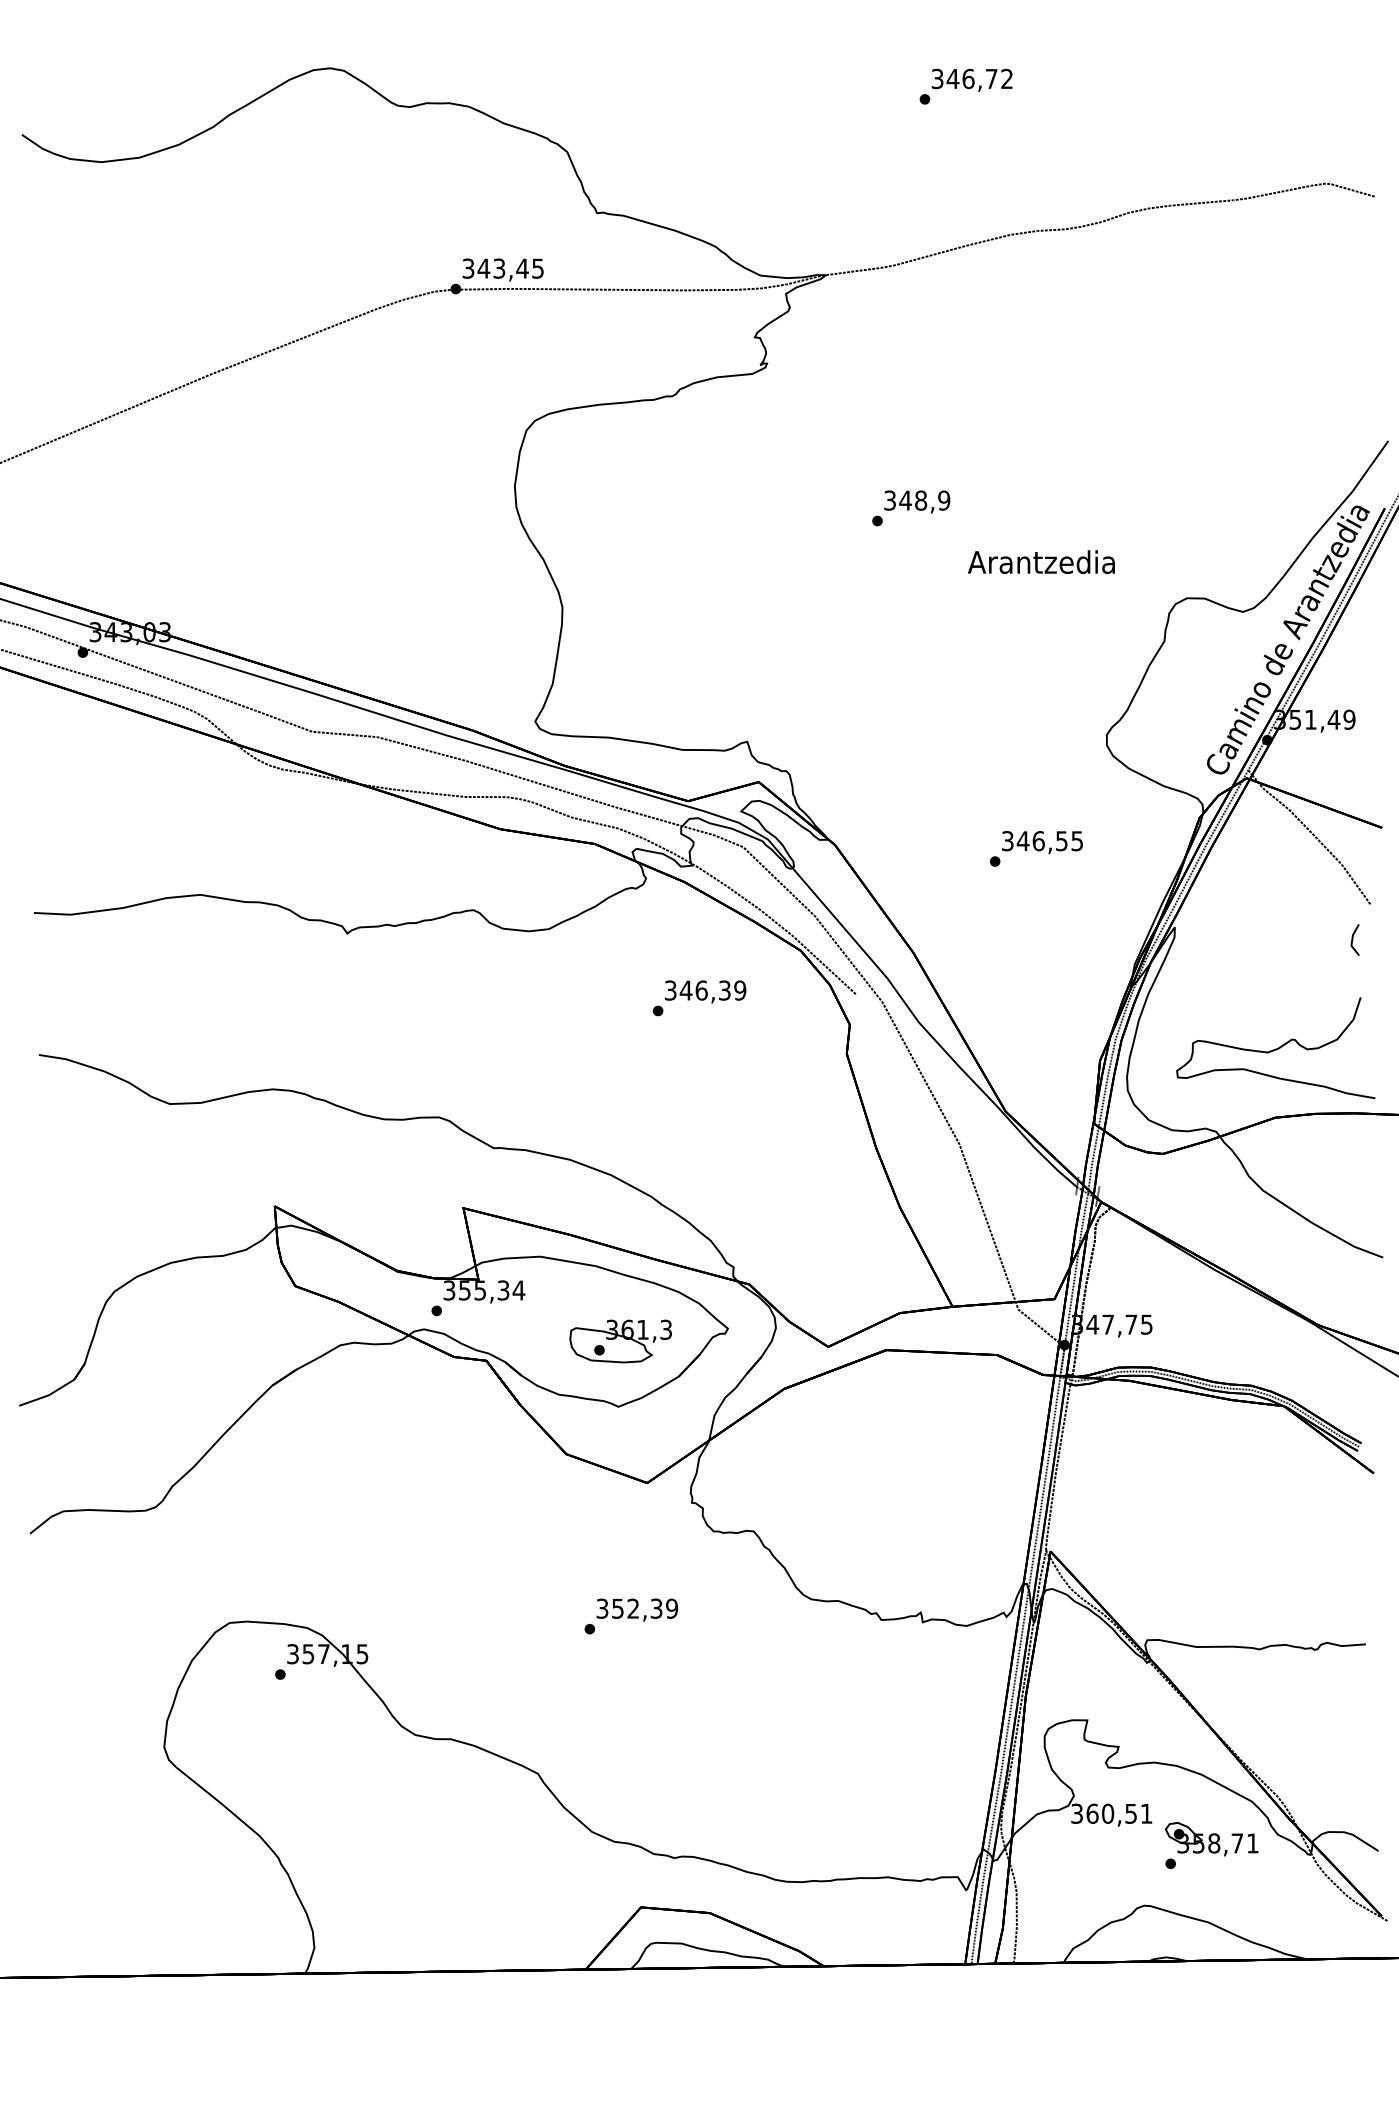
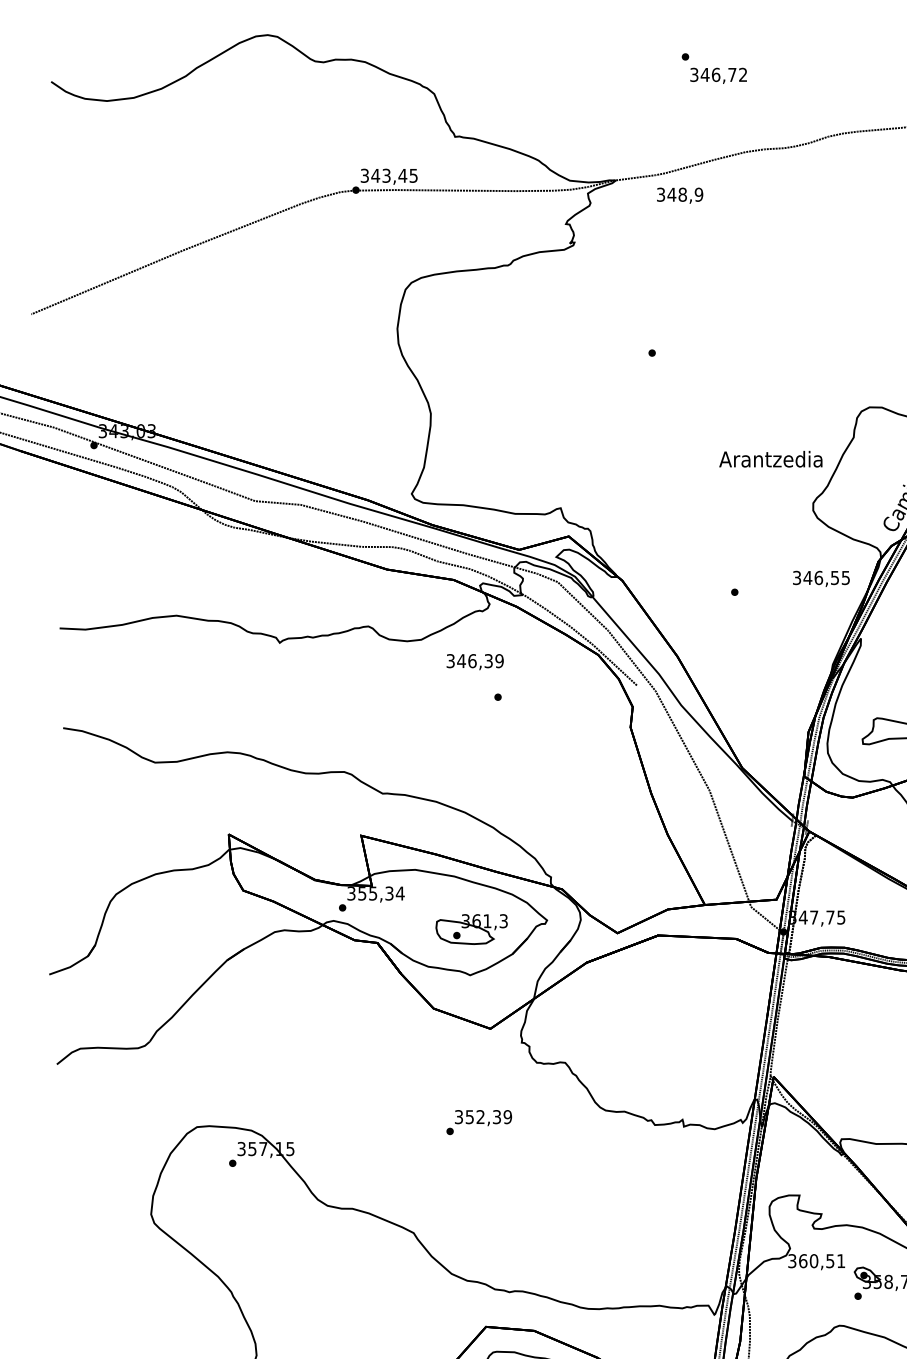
text: (971, 79) -> (718, 75), moved
text: (917, 501) -> (680, 195), moved
text: (1041, 561) -> (770, 458), moved
text: (1042, 842) -> (821, 578), moved
text: (705, 991) -> (475, 661), moved

